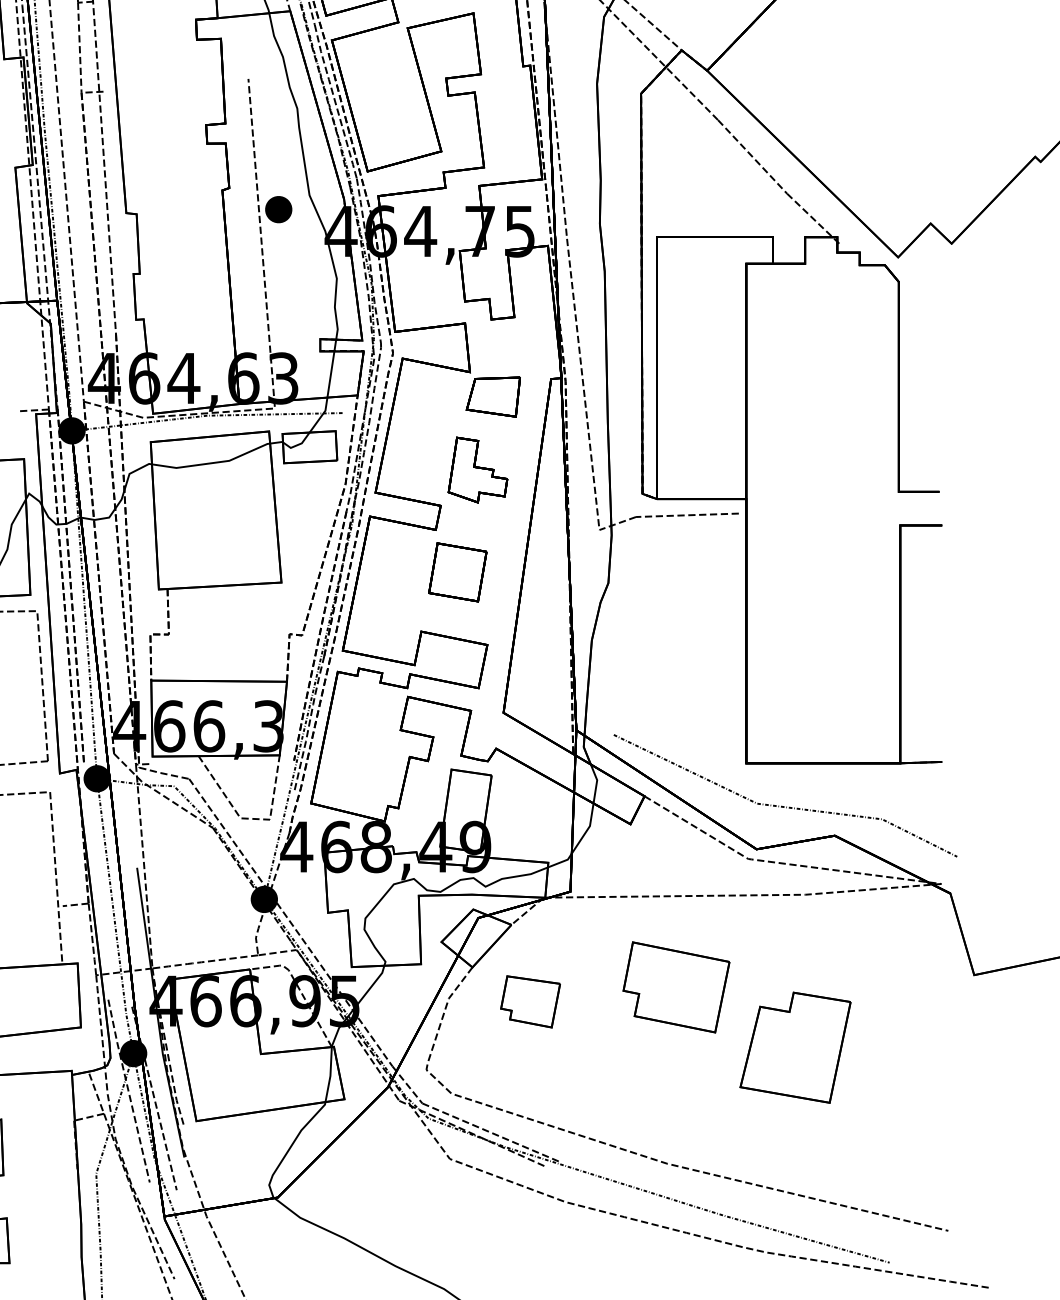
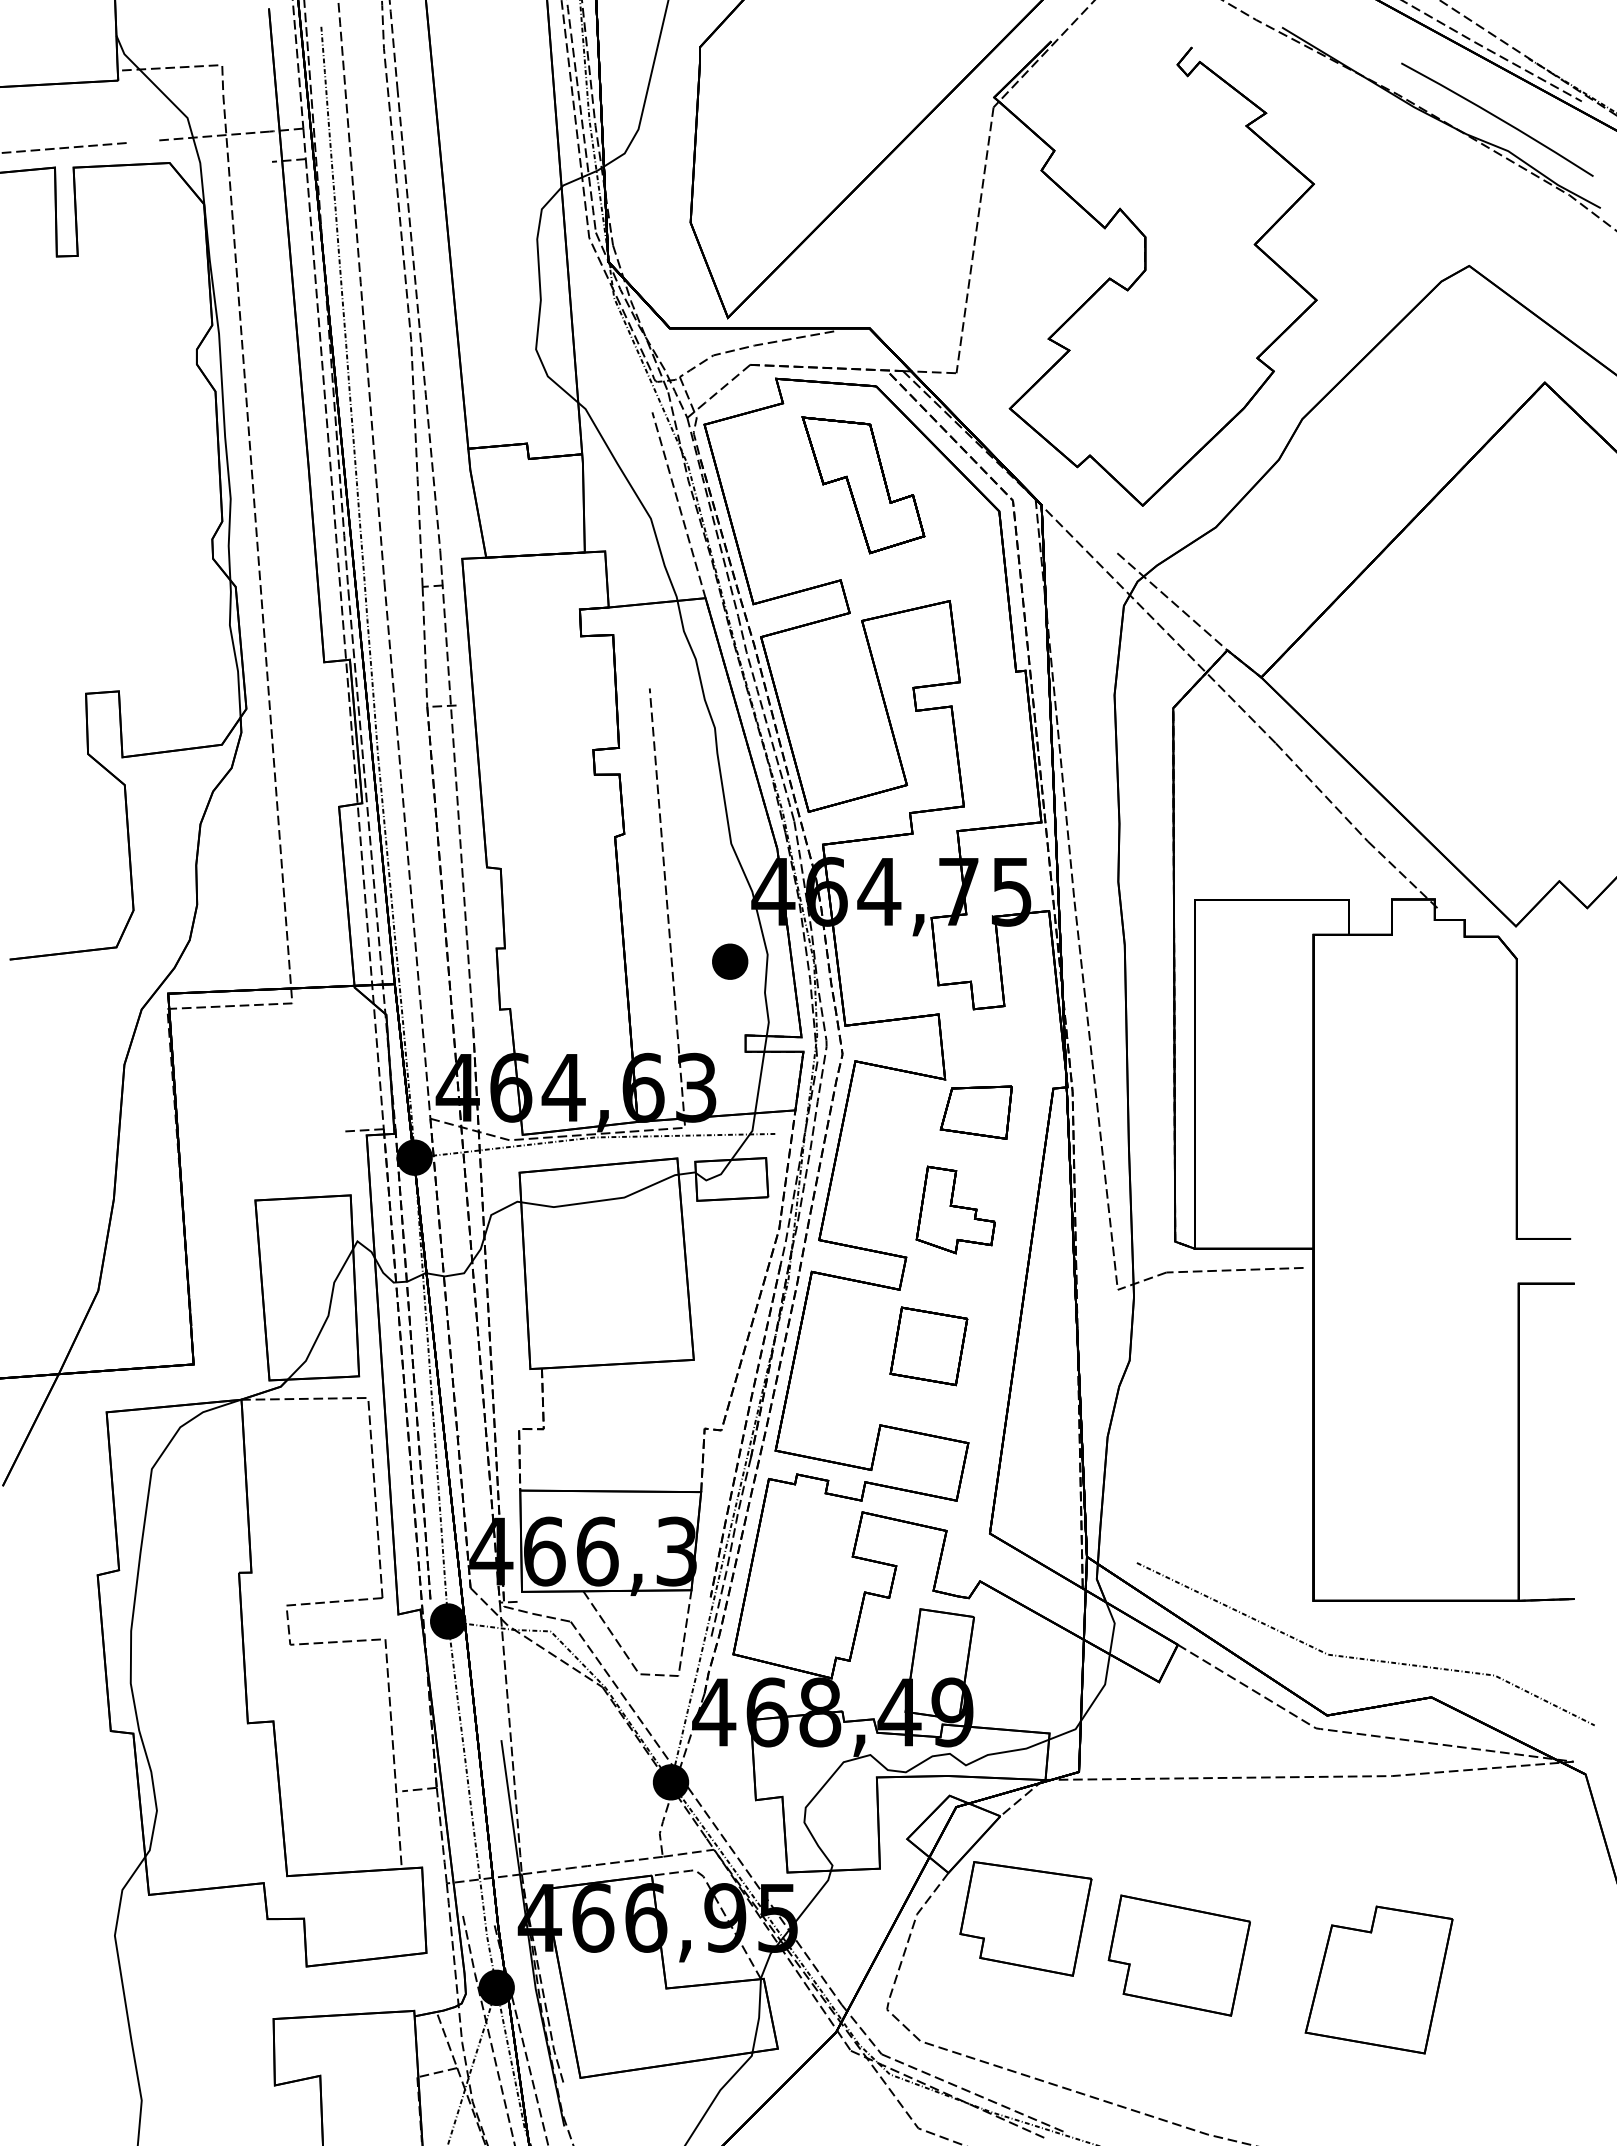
part: (278, 209) -> (730, 961), moved
part: (675, 987) -> (1178, 1955), moved
part: (530, 1001) -> (1025, 1918), size x1.67

